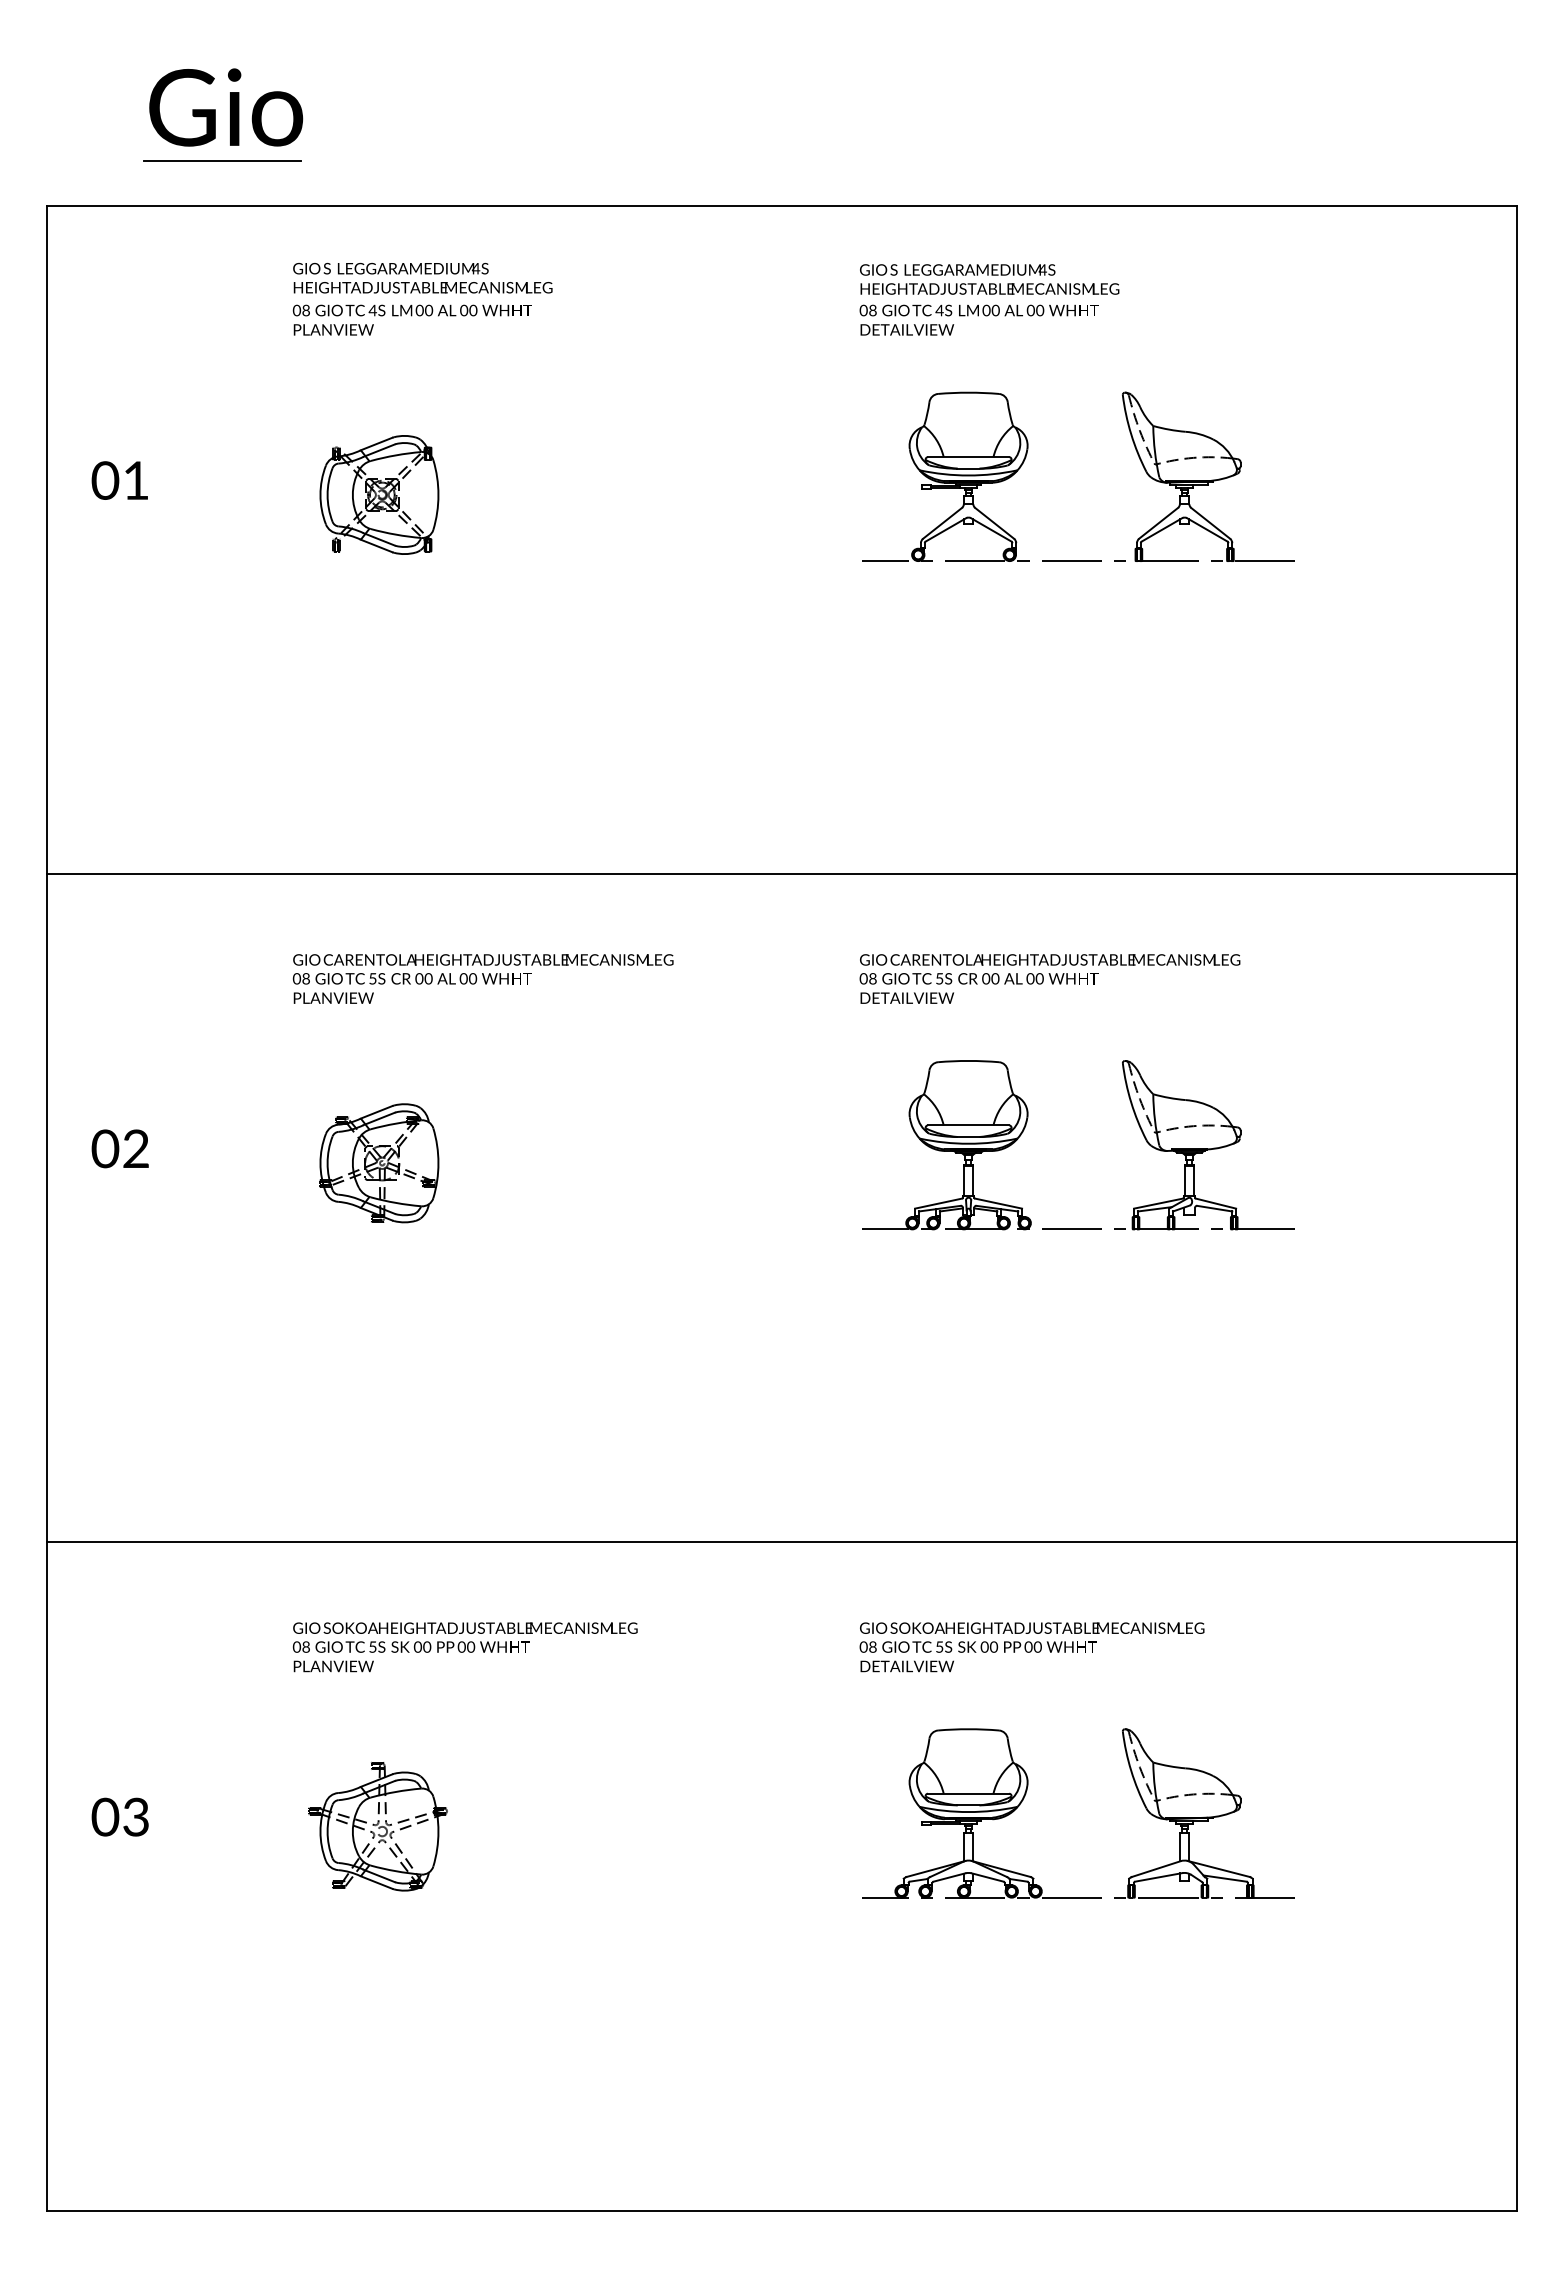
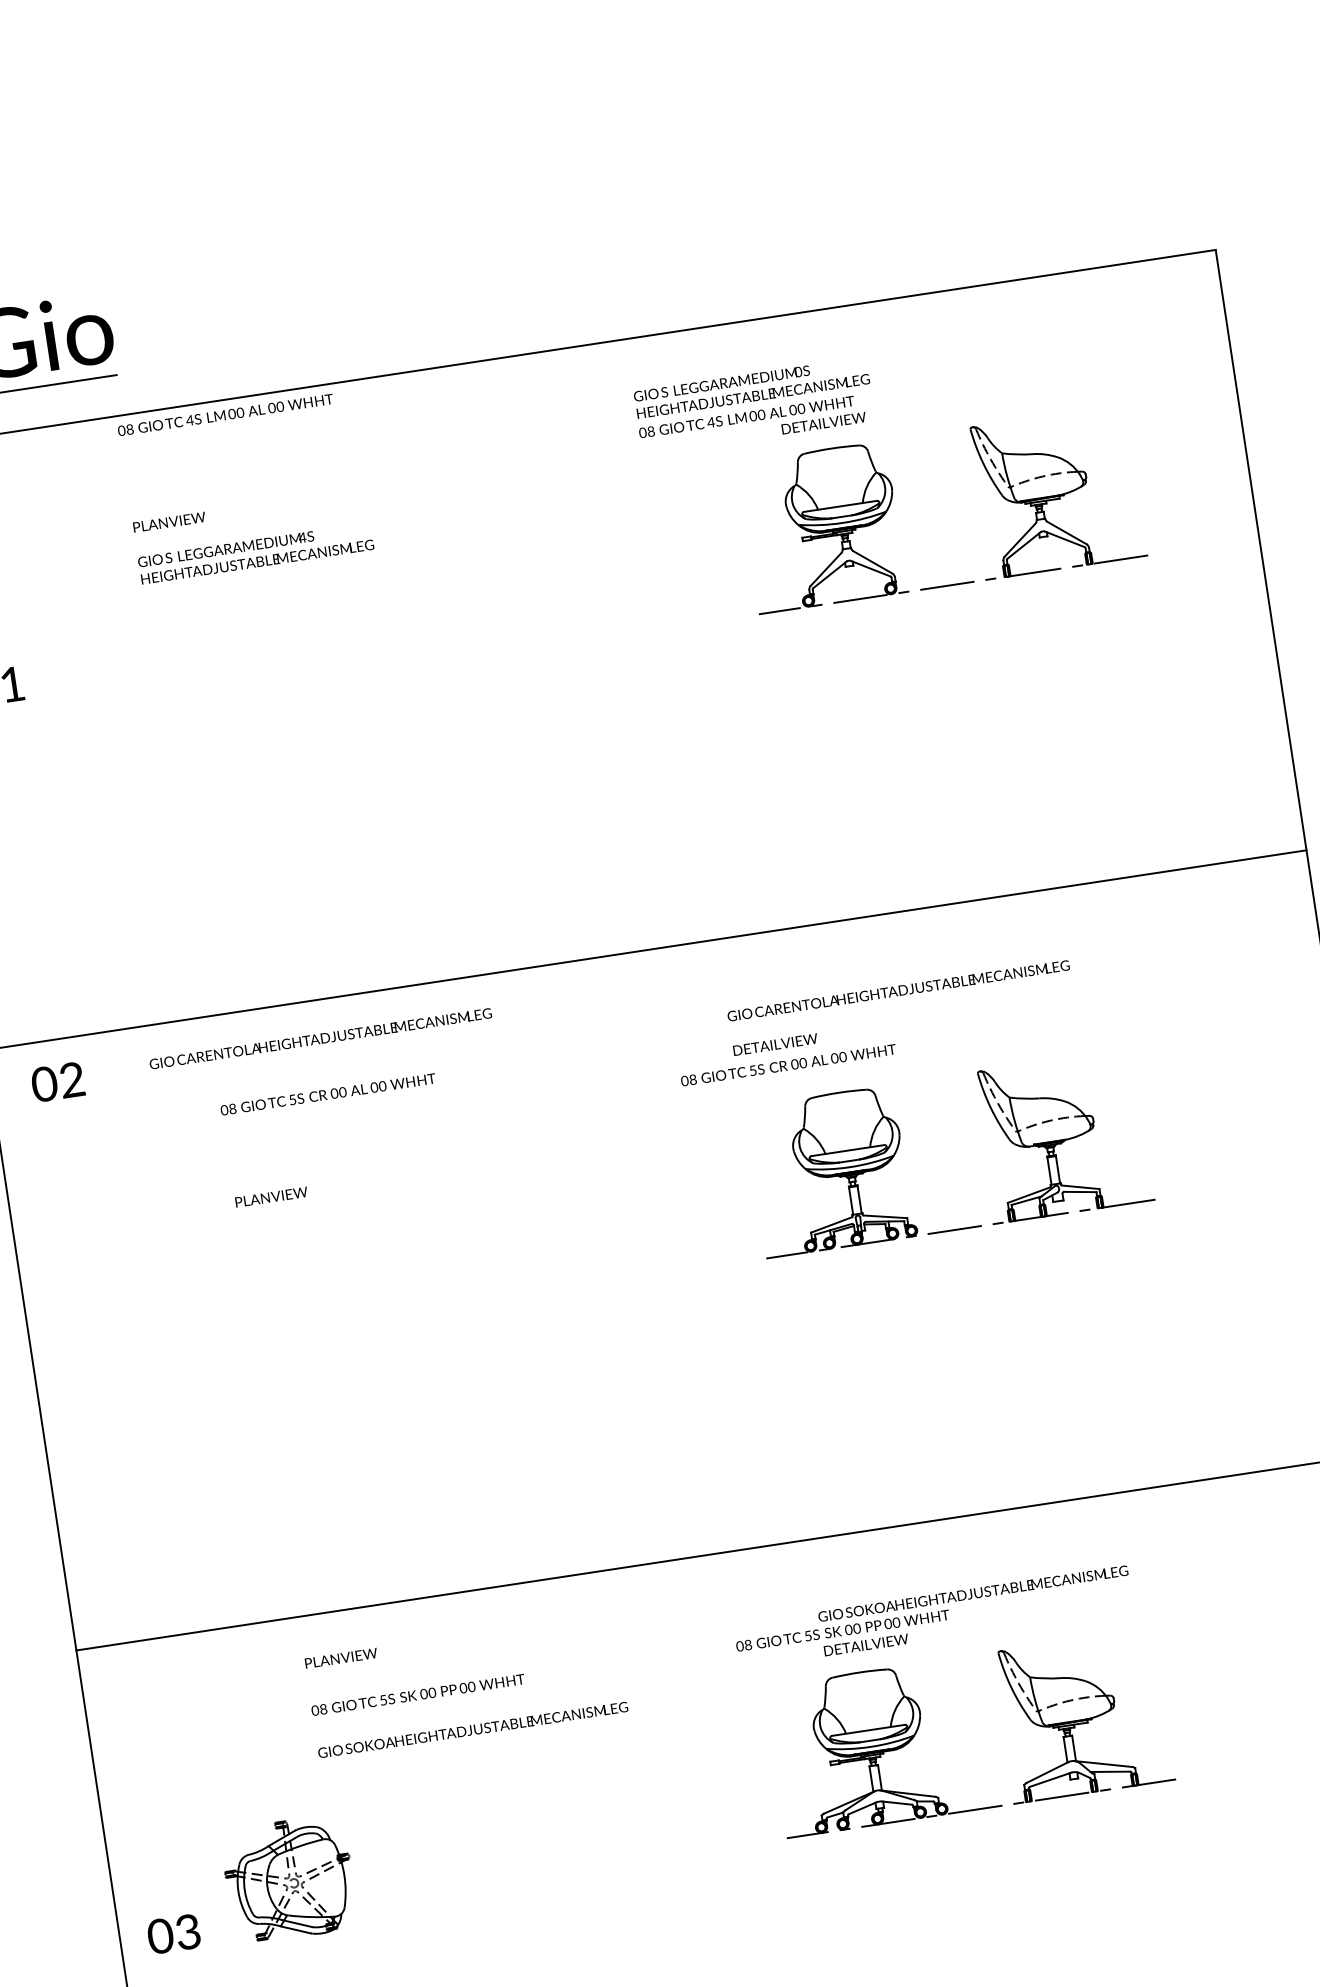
text: (1042, 269) -> (797, 371), 4S -> 0S
text: (422, 277) -> (255, 552), moved
text: (411, 310) -> (224, 415), moved
text: (907, 329) -> (824, 422), moved
part: (1026, 457) -> (892, 498), moved
part: (379, 494) -> (232, 663), removed
text: (483, 959) -> (320, 1038), moved
text: (978, 978) -> (787, 1065), moved
text: (333, 997) -> (271, 1196), moved
text: (119, 1148) -> (57, 1081), moved
part: (379, 1163) -> (323, 1264), removed
text: (465, 1627) -> (473, 1729), moved
text: (977, 1646) -> (842, 1630), moved
text: (333, 1666) -> (341, 1658), moved
part: (1026, 1794) -> (920, 1723), moved
text: (119, 1816) -> (173, 1933), moved
part: (377, 1826) -> (288, 1879), moved

